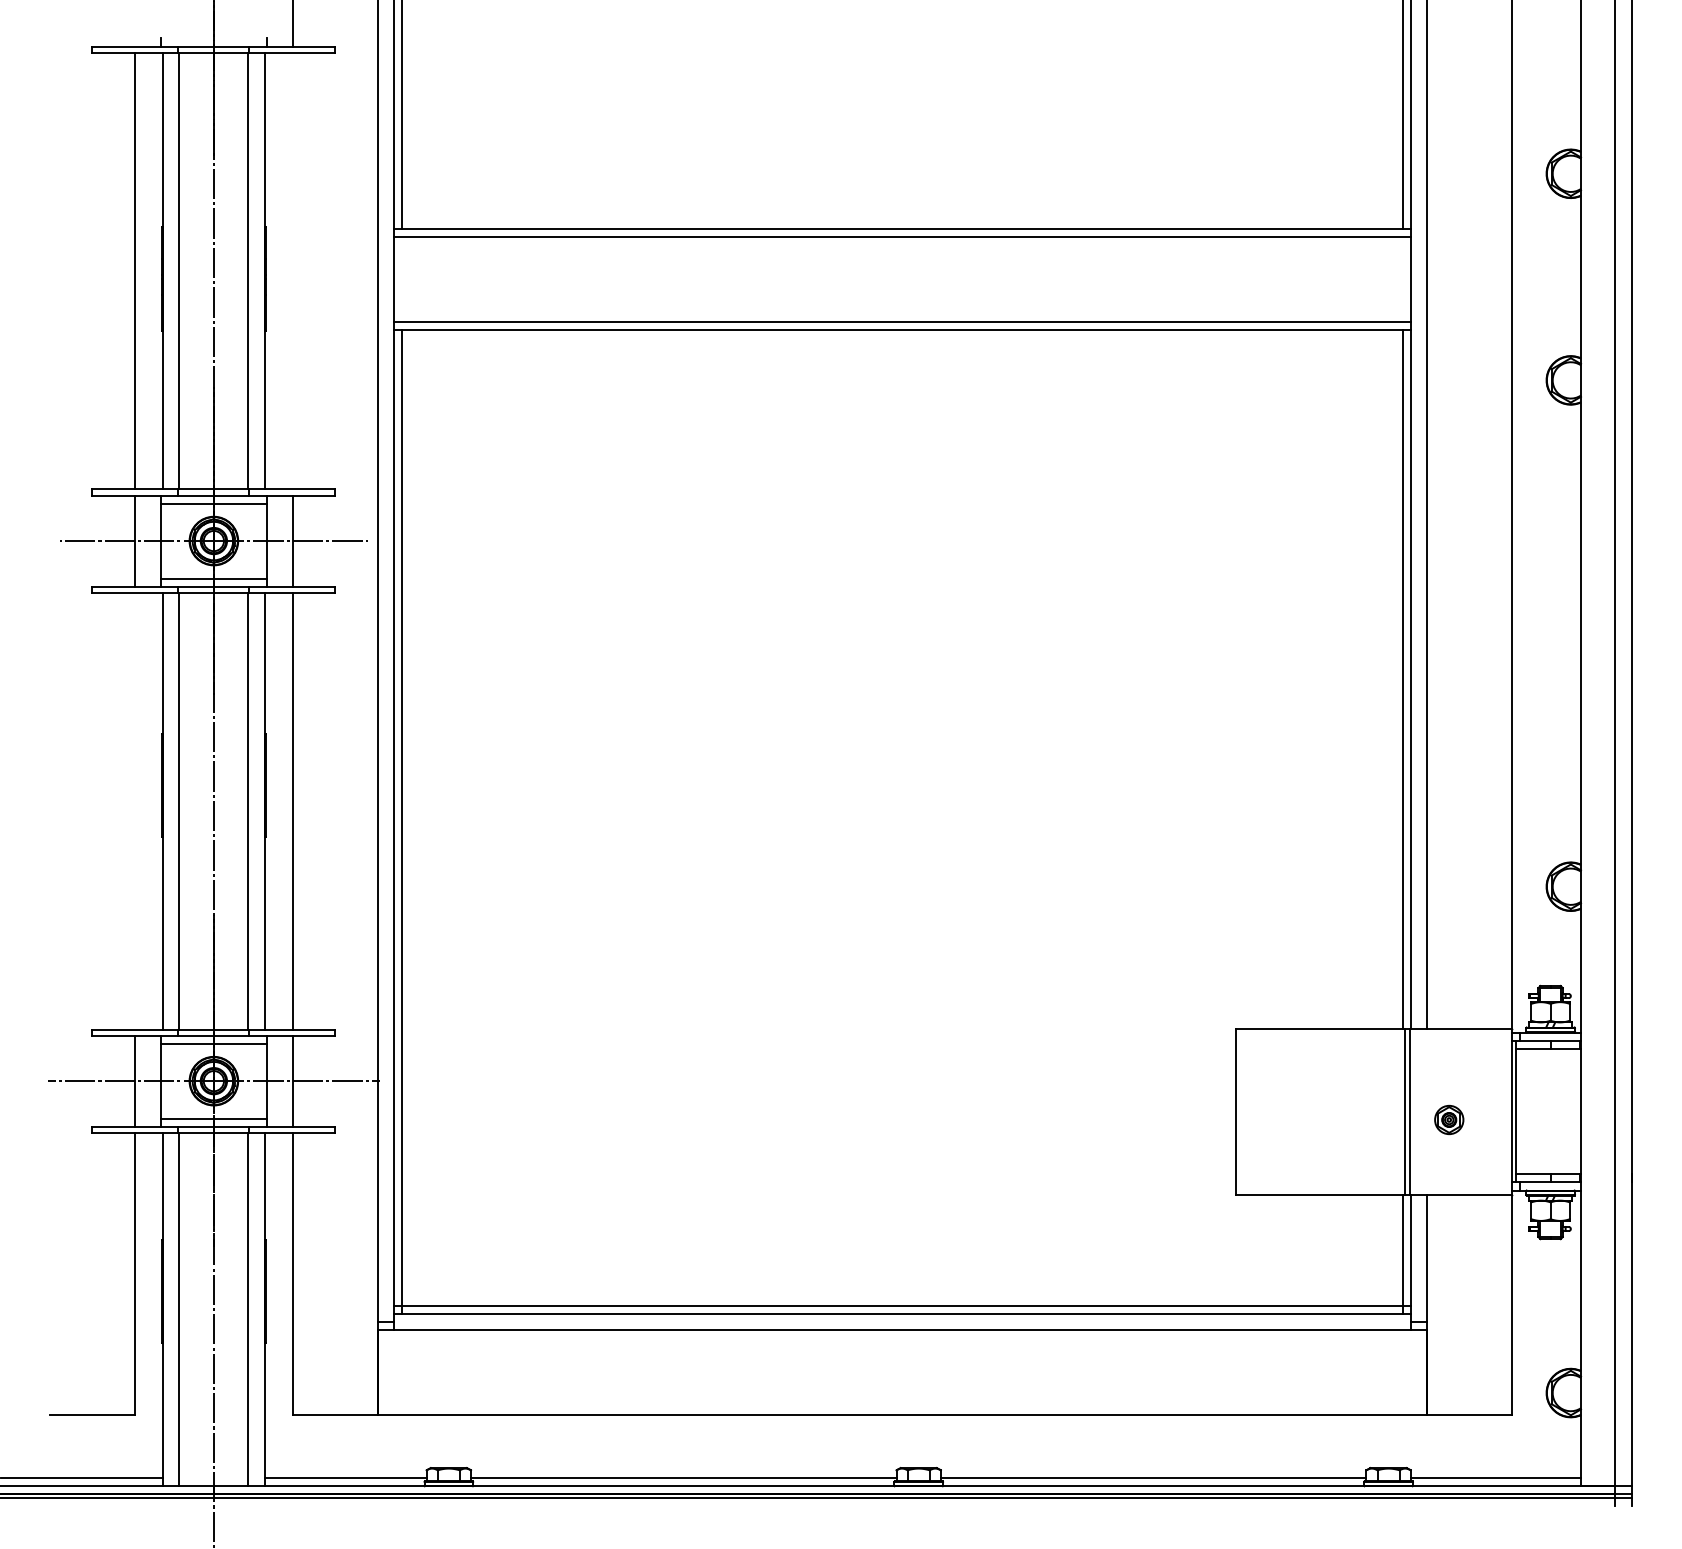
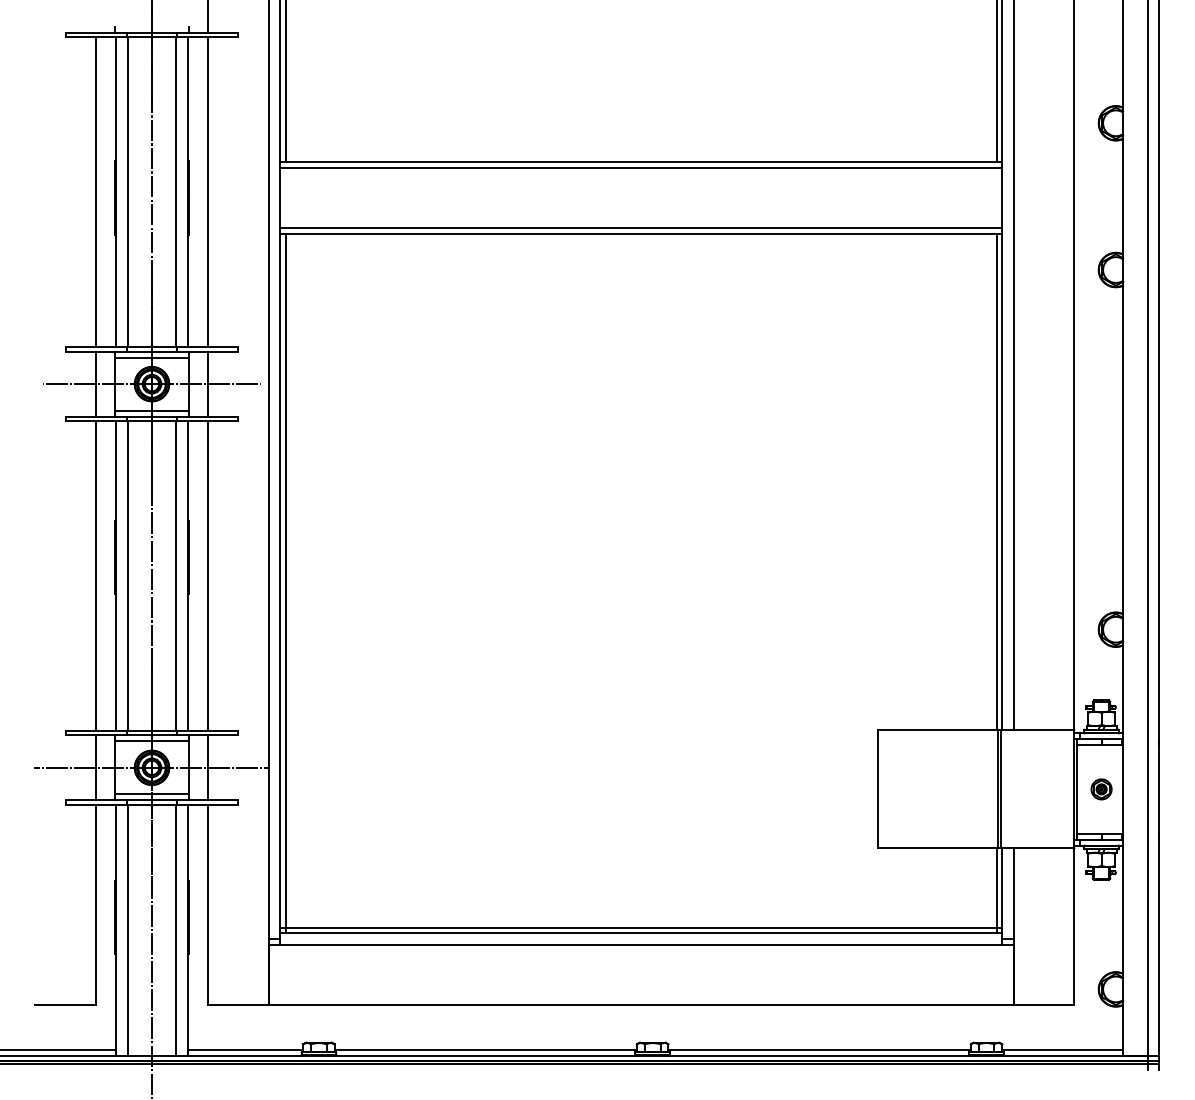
line: (293, 271) -> (208, 192), added
line: (134, 810) -> (95, 575), added
part: (1449, 1120) -> (1101, 789), moved

